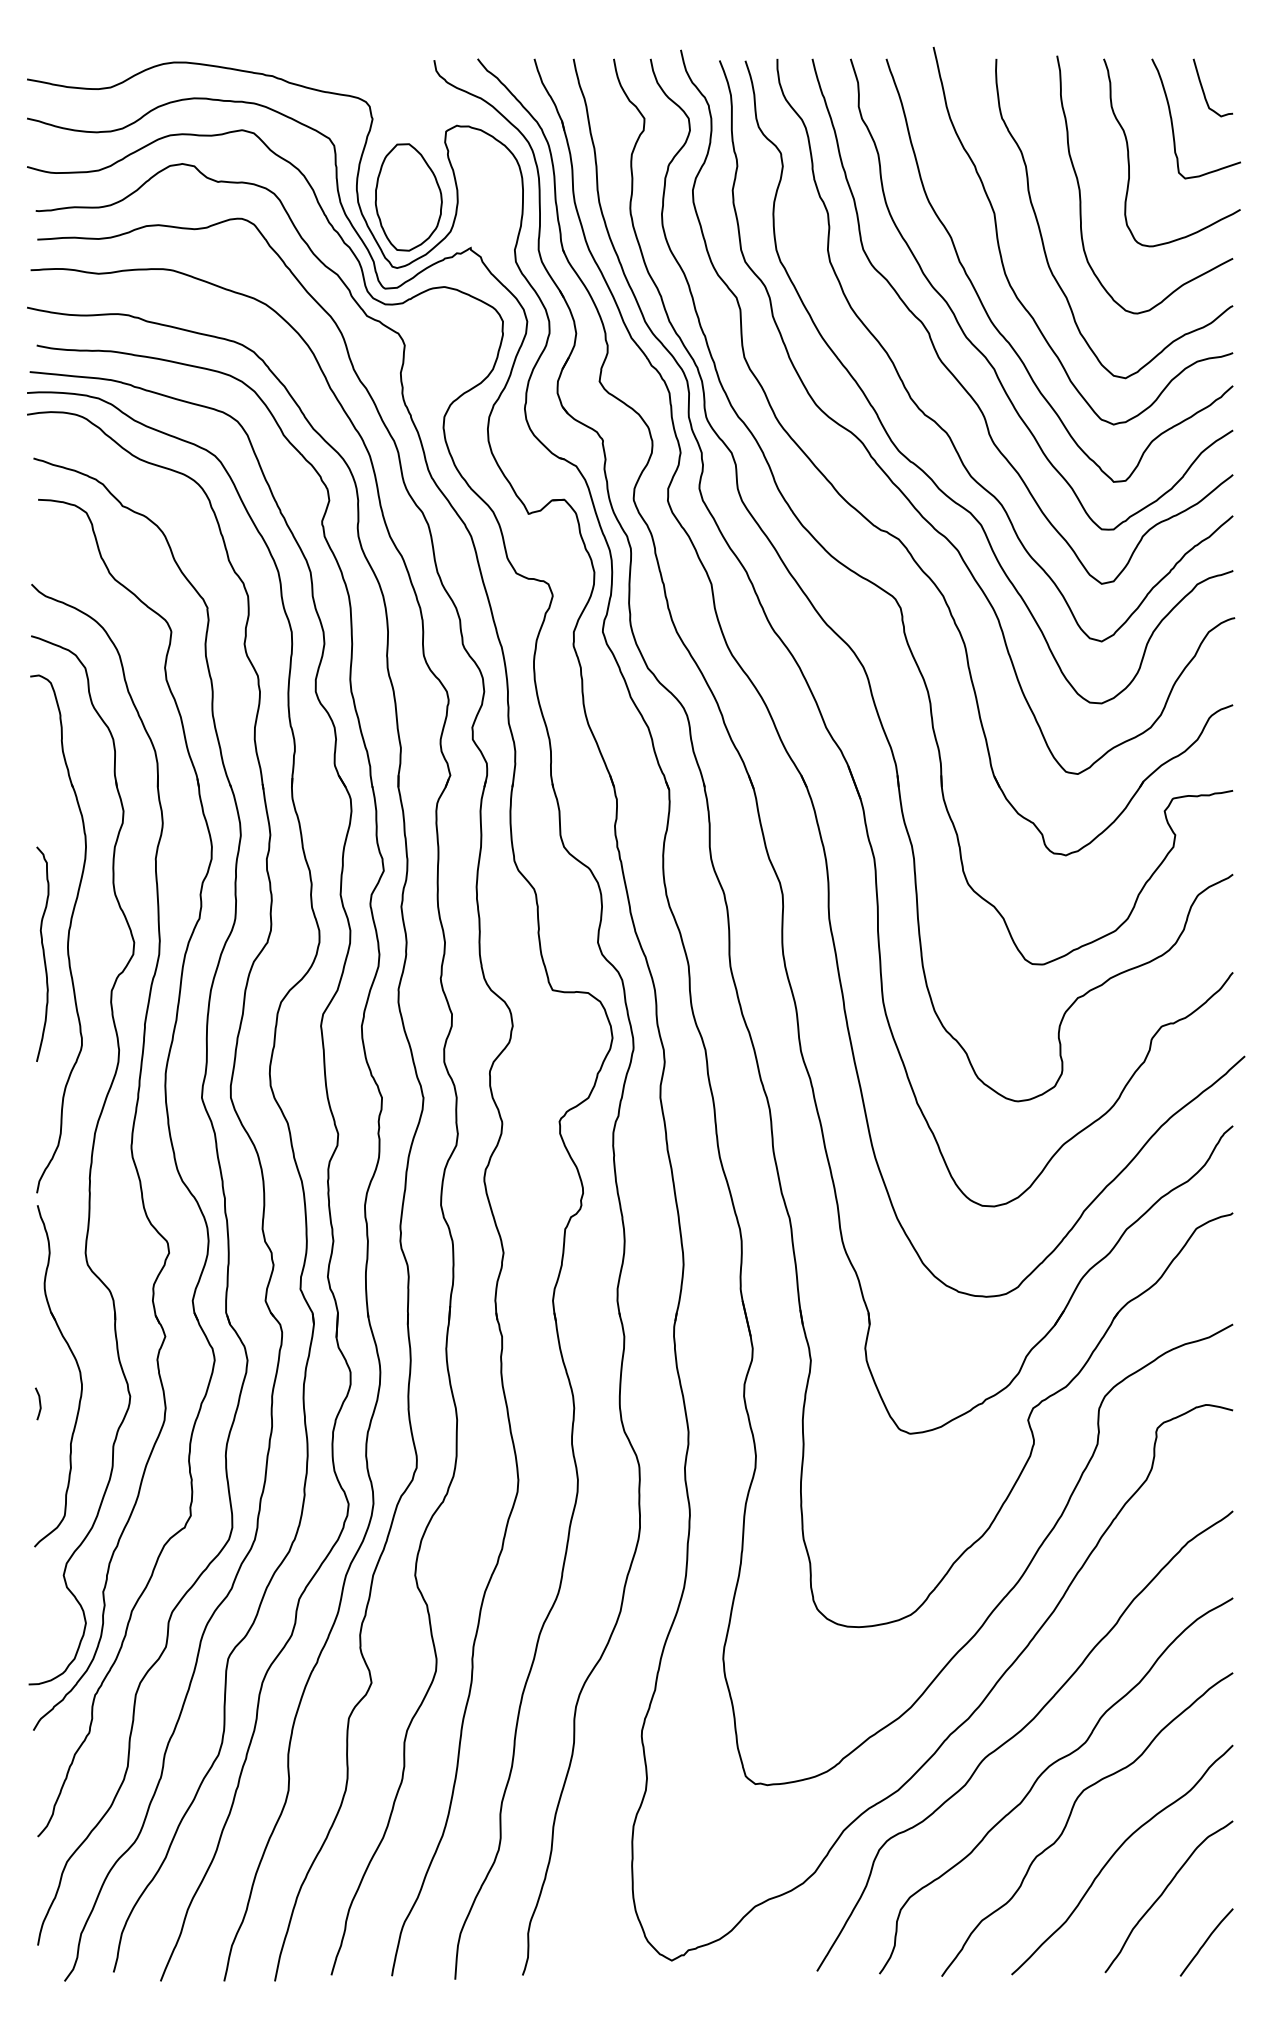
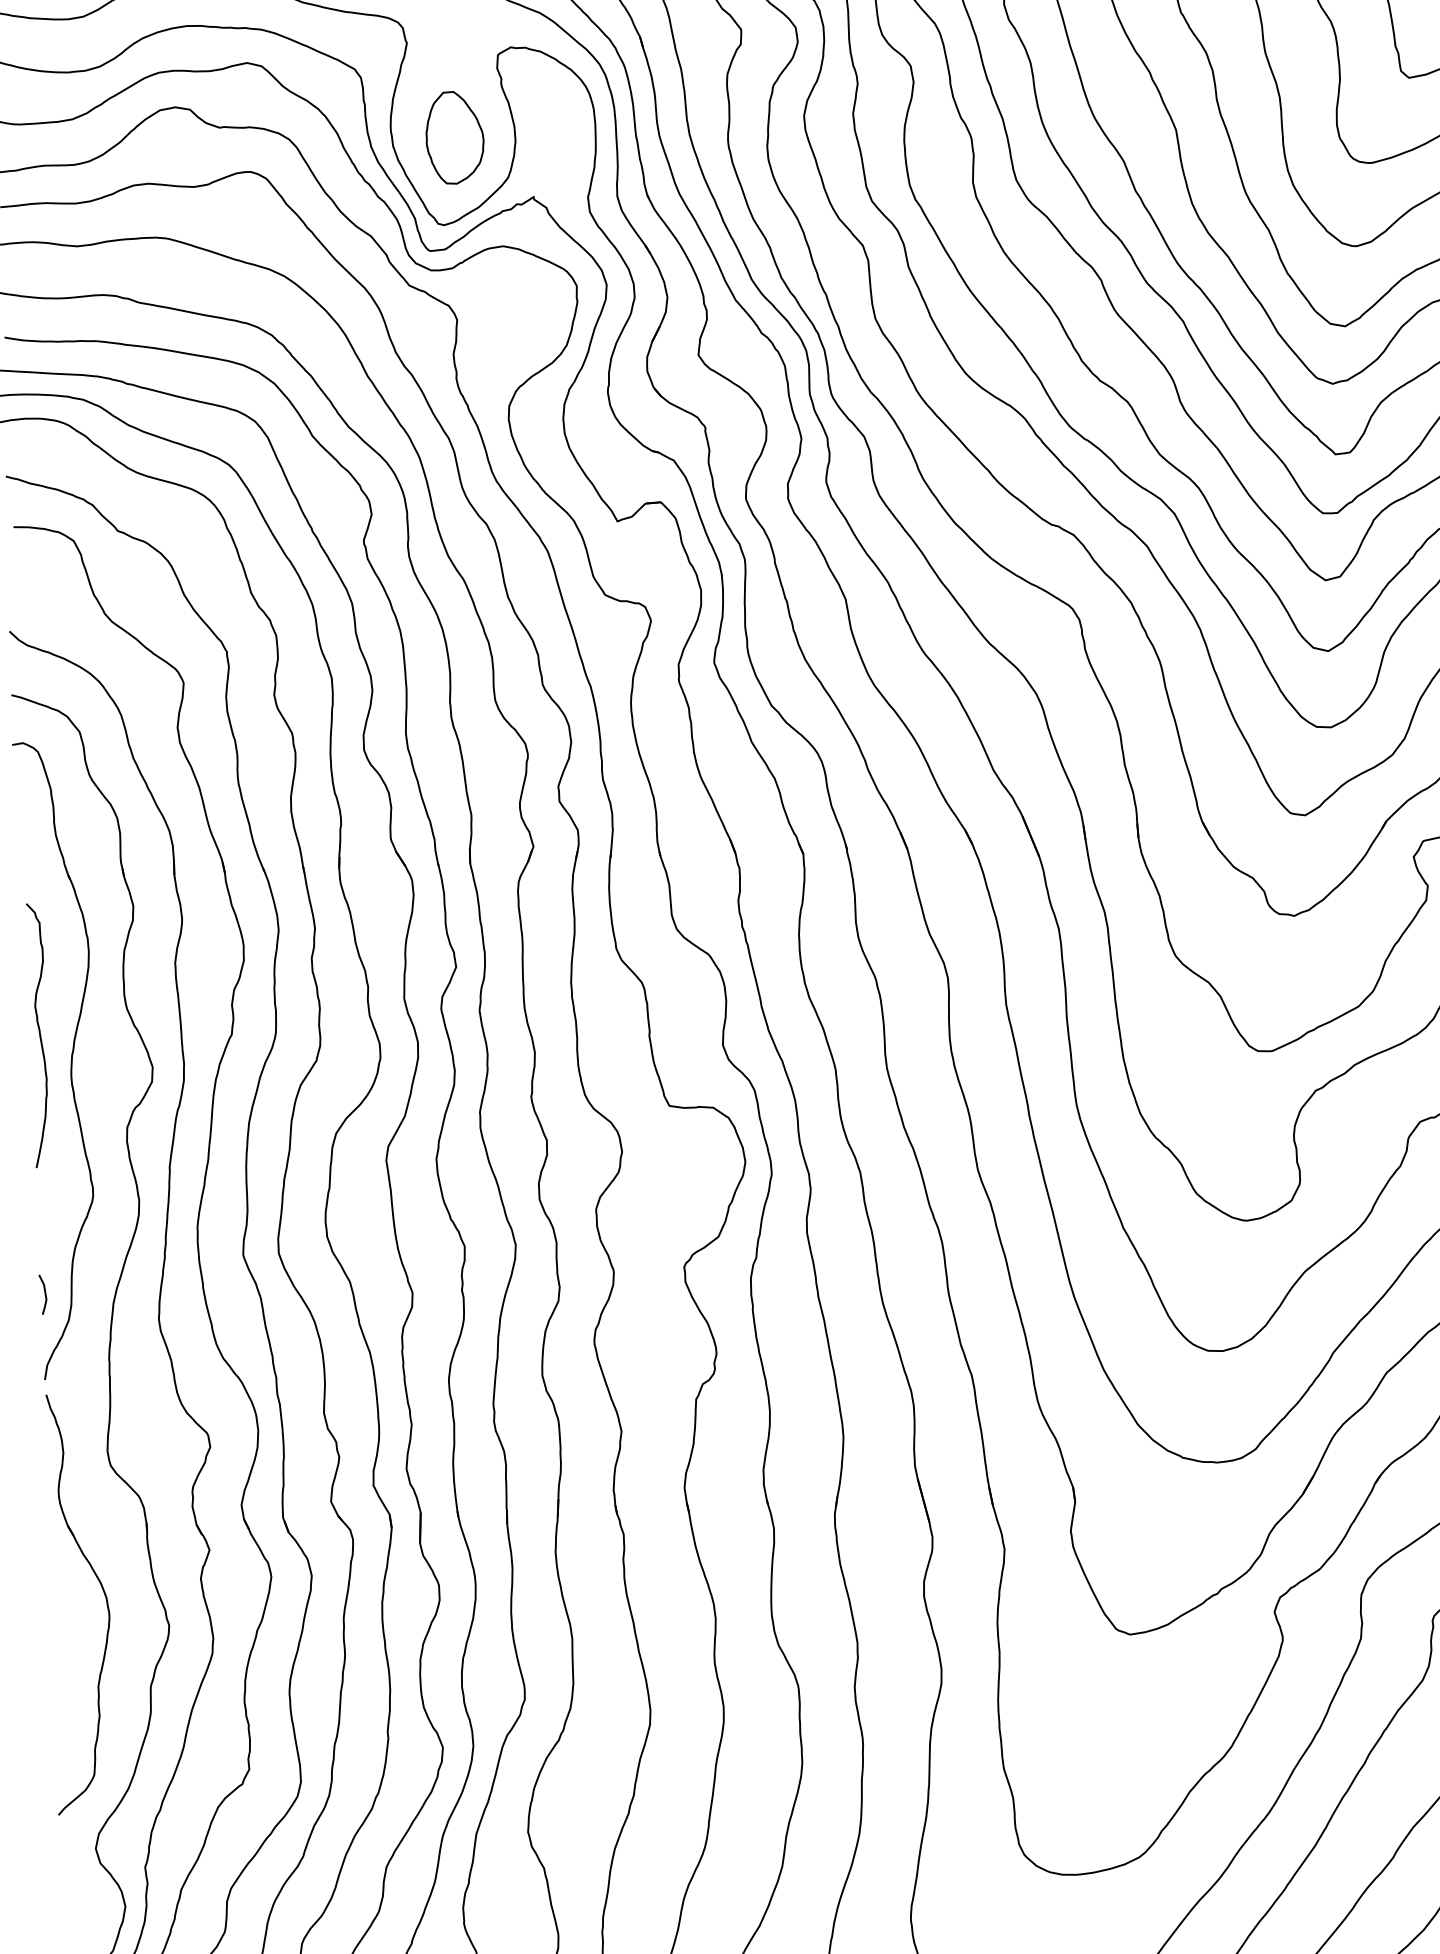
part: (408, 197) -> (454, 137), size x0.7
curve: (42, 952) -> (38, 1033), moved
curve: (39, 1403) -> (44, 1294), moved

